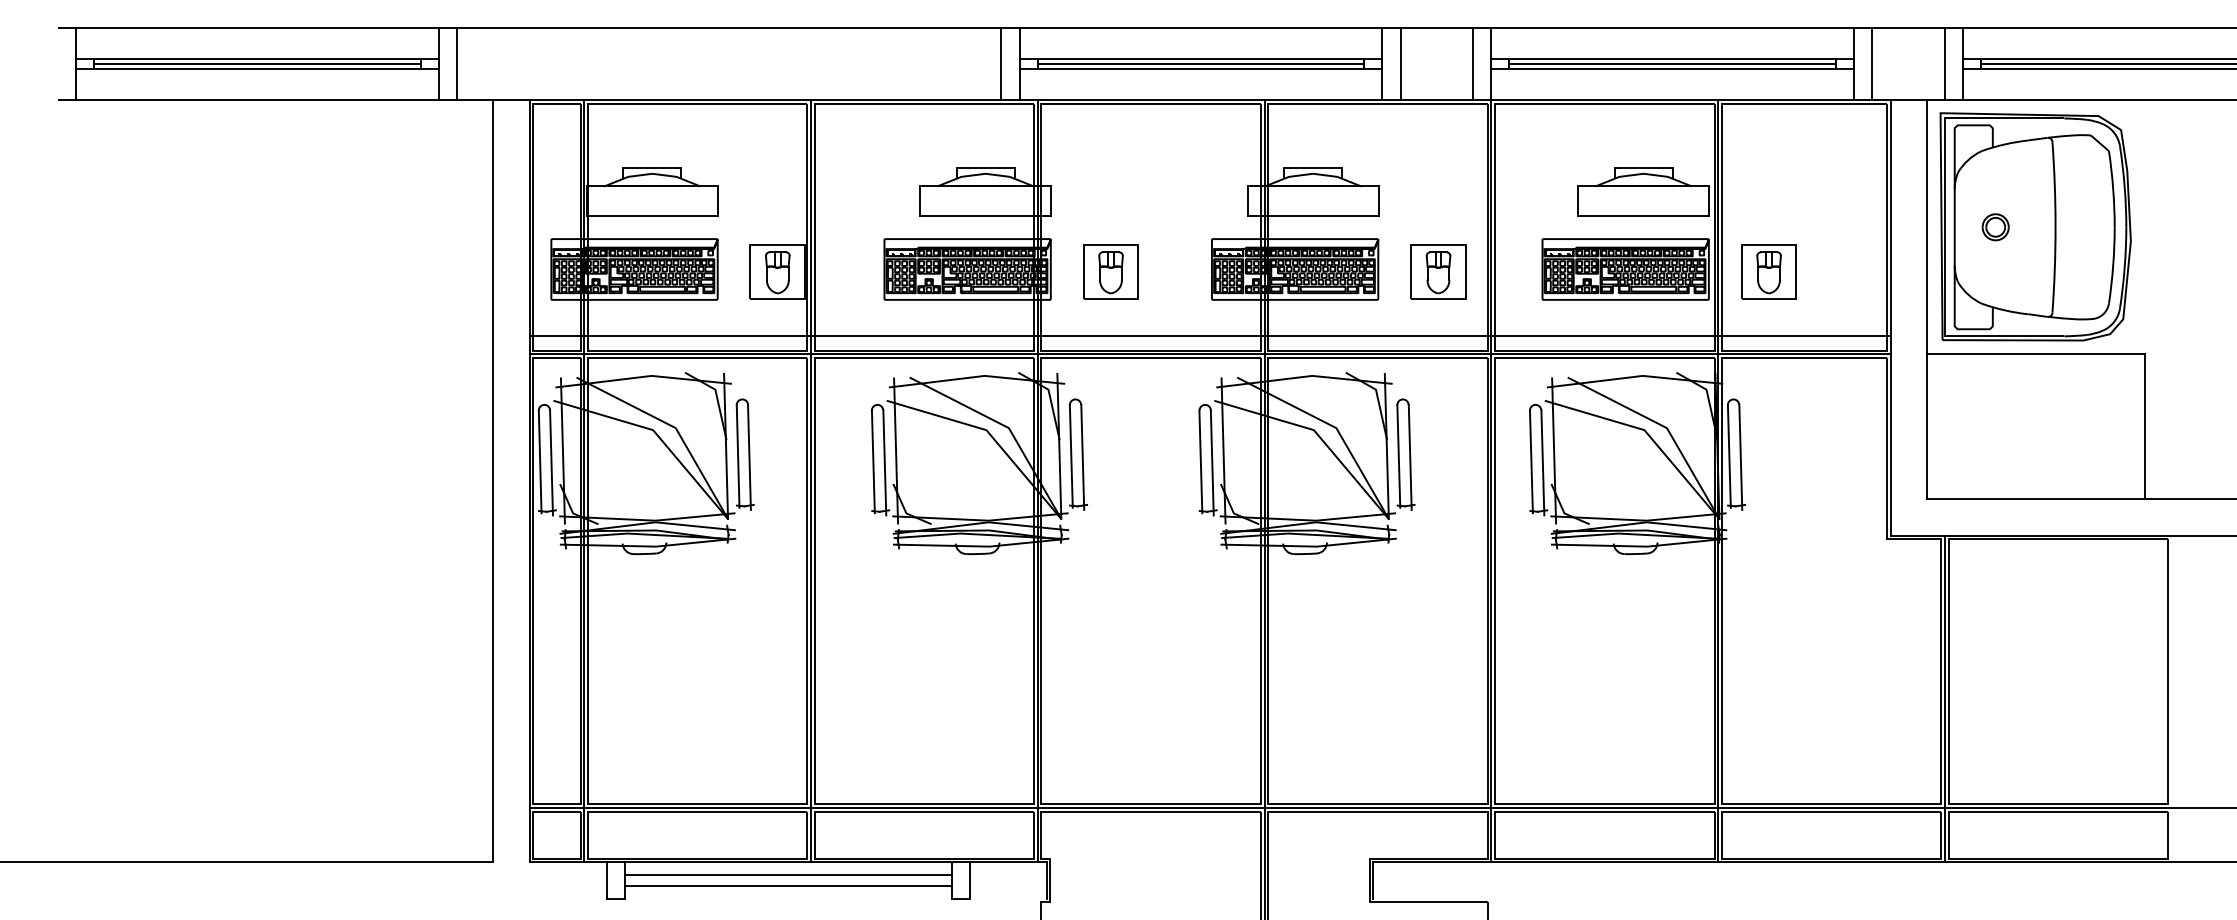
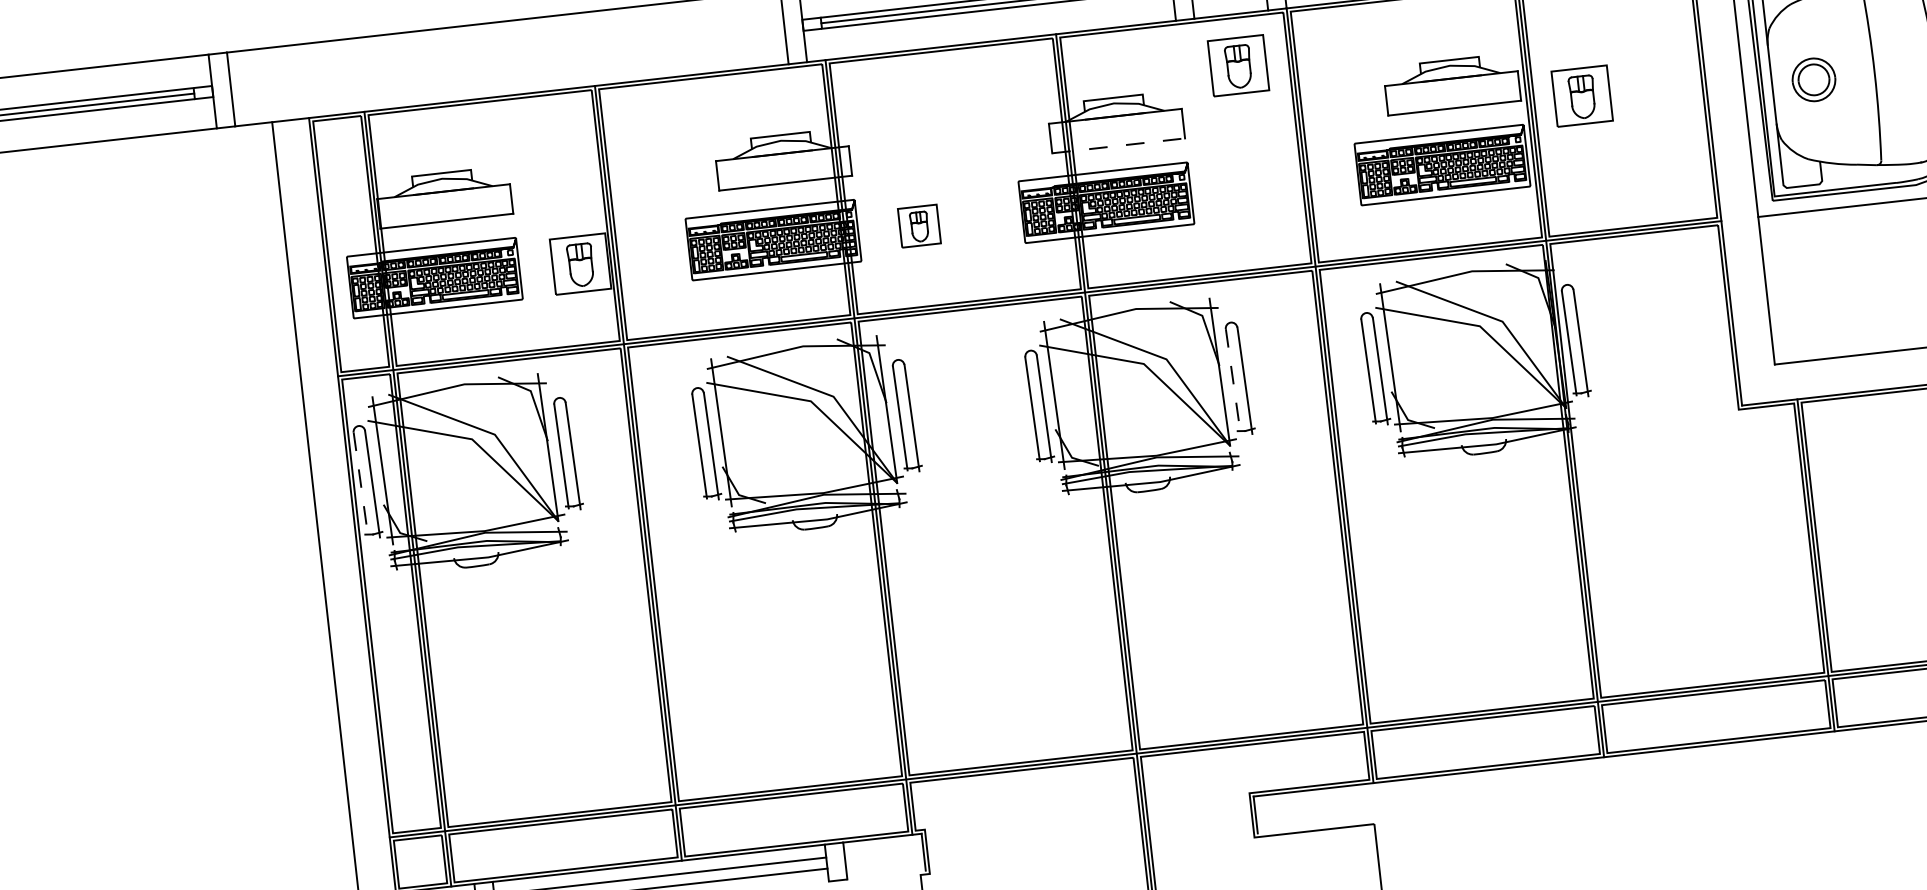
line: (1313, 215) -> (1118, 145), solid -> dashed
part: (1995, 227) -> (1813, 80), size x1.6
part: (1110, 271) -> (918, 225), size x0.7
part: (1438, 271) -> (1238, 65), moved
part: (1768, 271) -> (1581, 95), moved
line: (1209, 336) -> (1027, 280), removed
line: (1398, 457) -> (1232, 382), solid -> dashed
line: (540, 462) -> (361, 485), solid -> dashed

